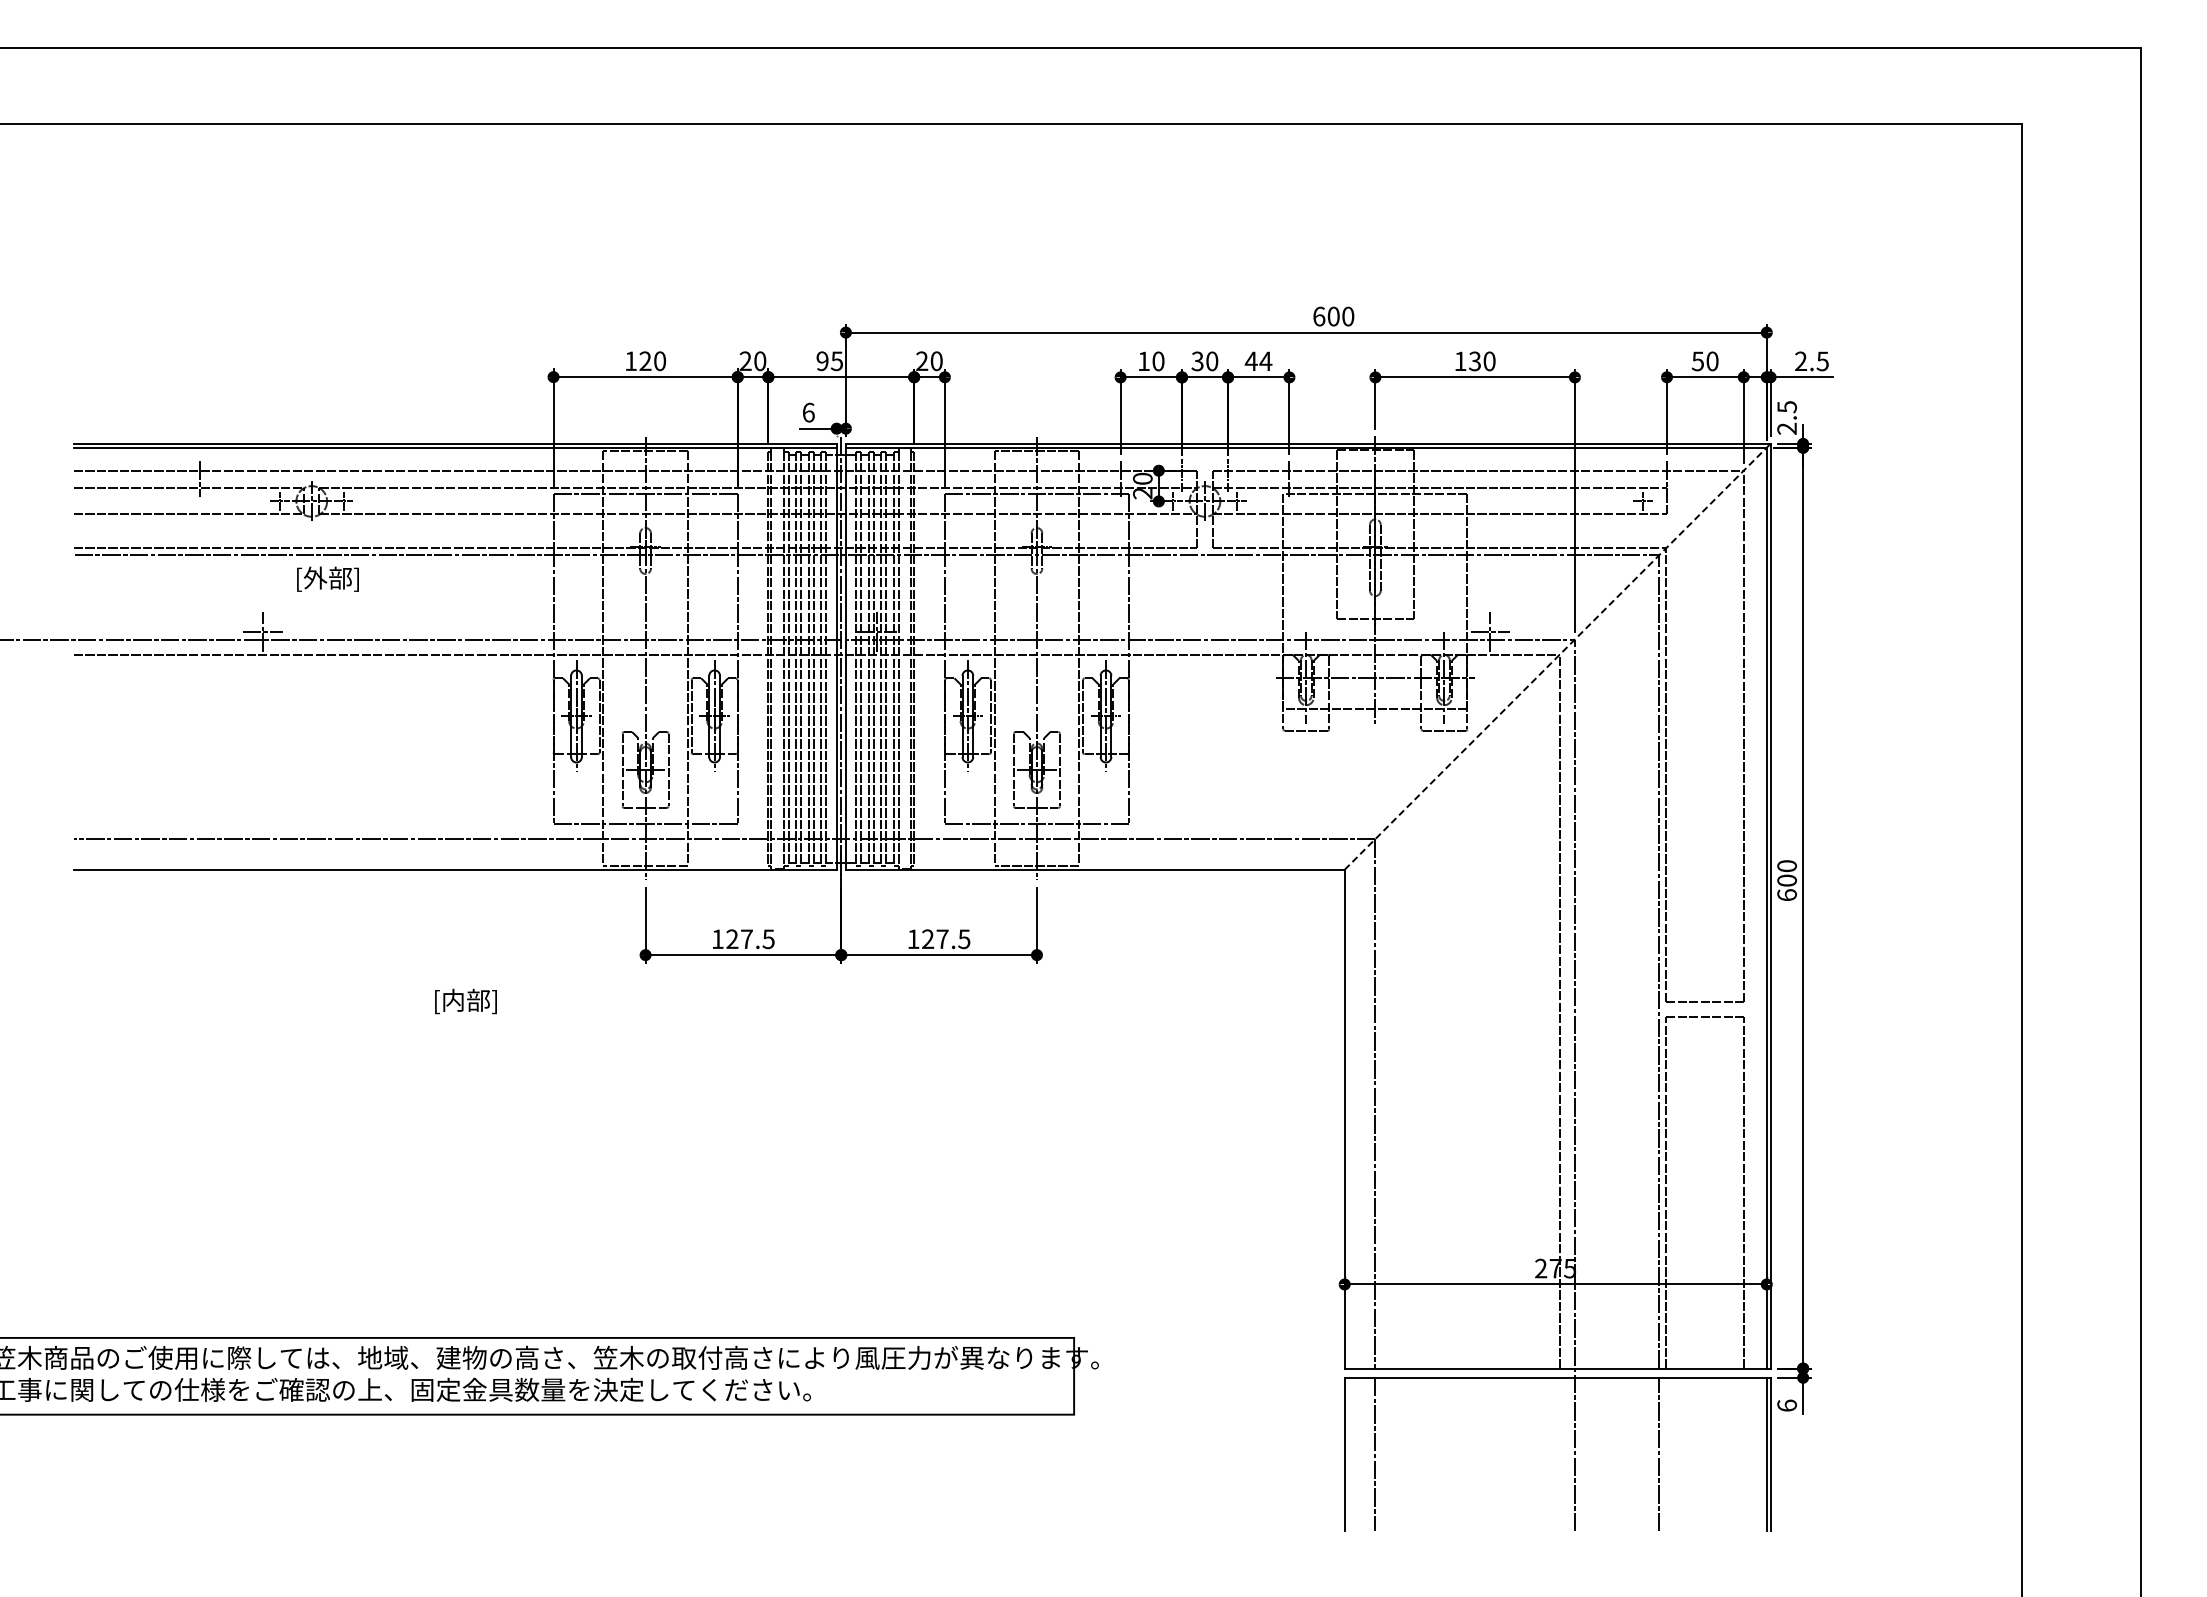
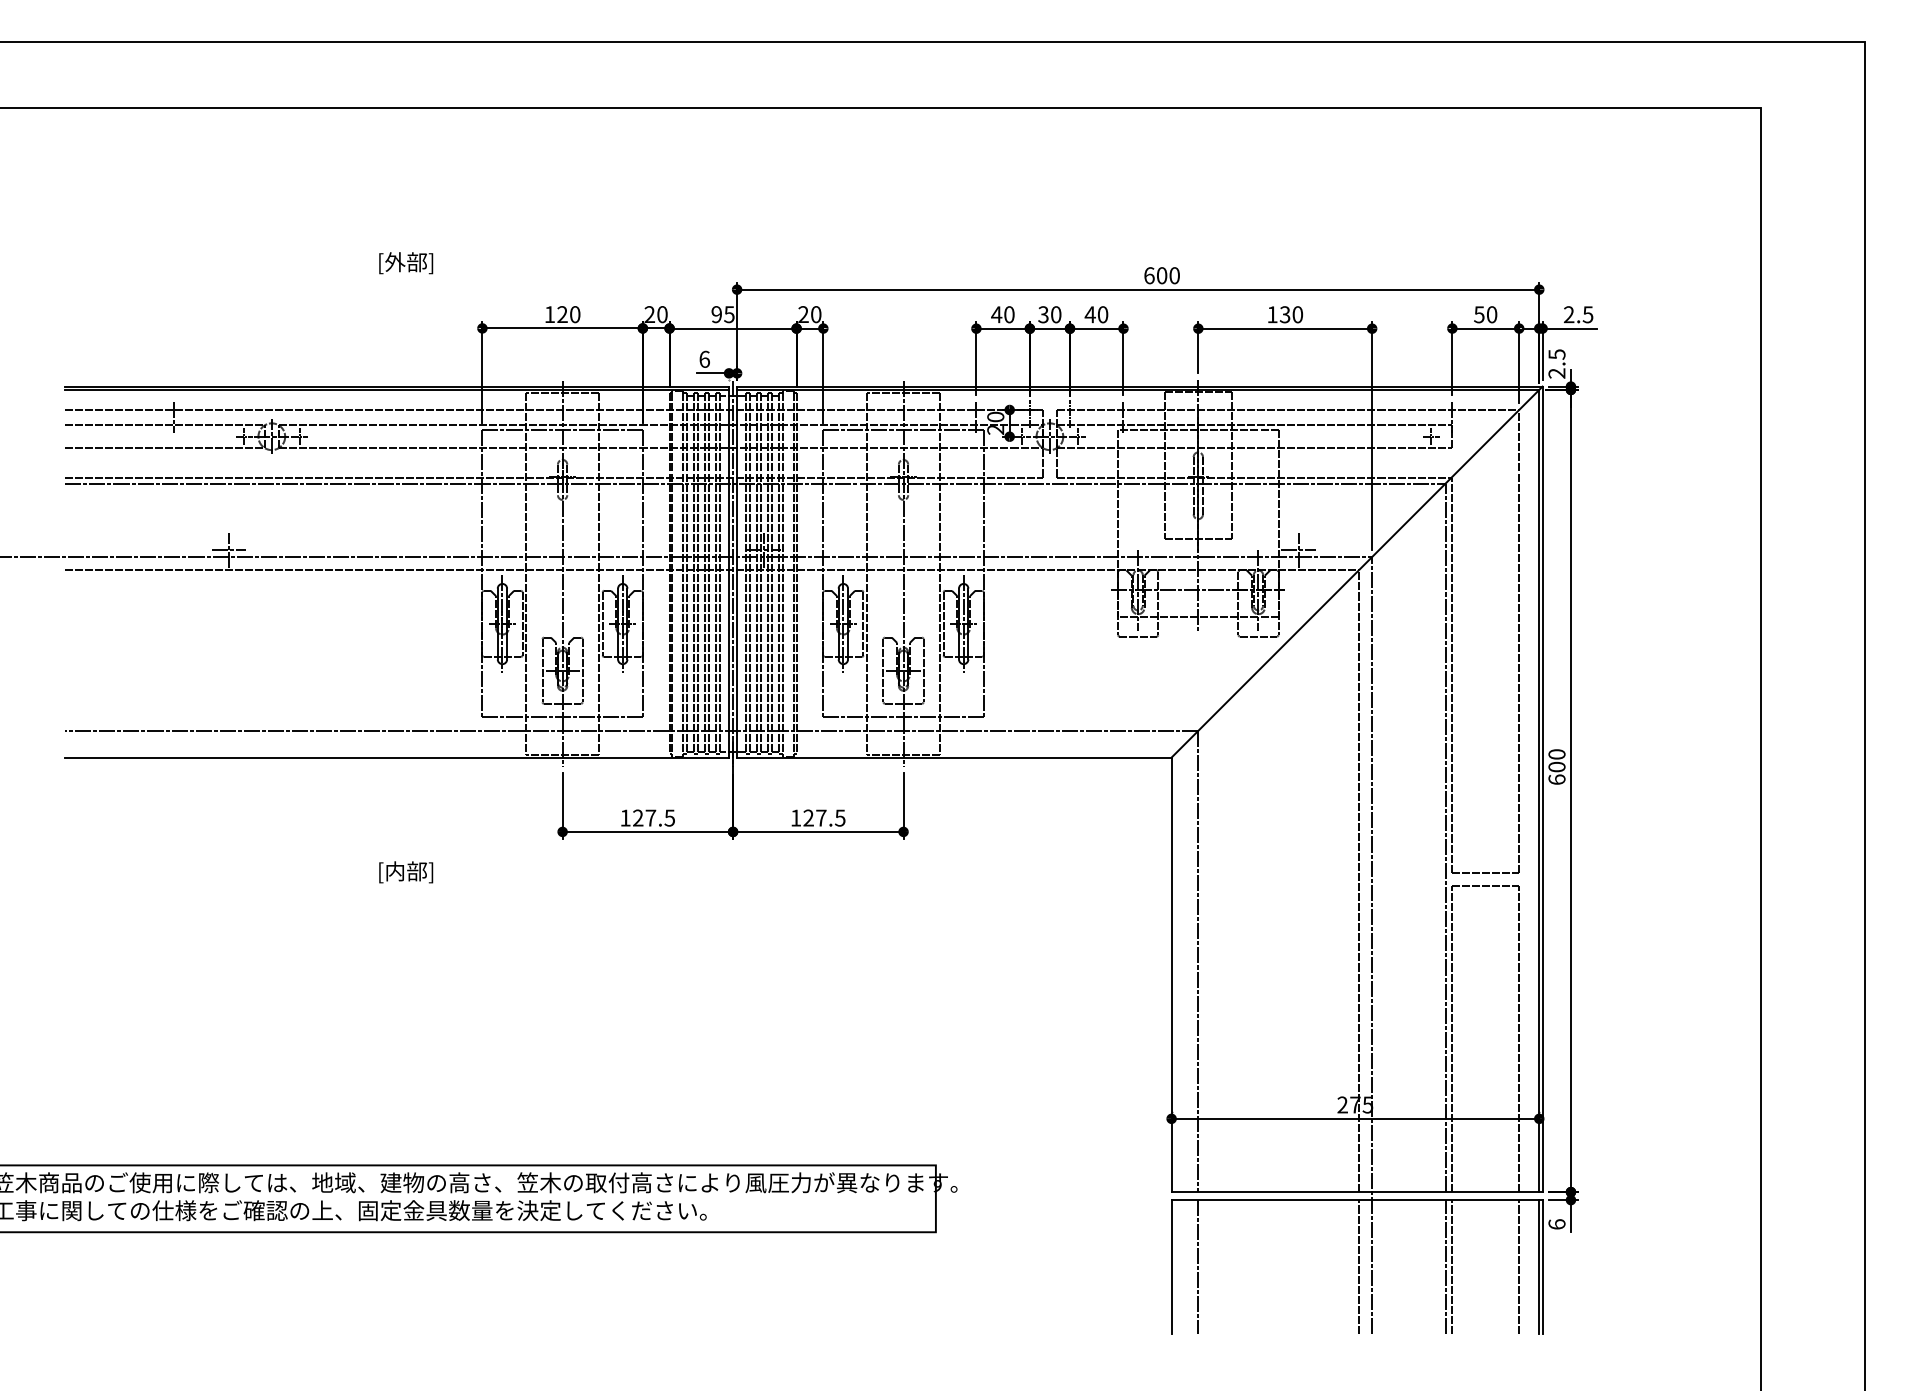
text: (1143, 360) -> (996, 313), 10 -> 40
text: (1265, 361) -> (1102, 314), 44 -> 40
text: (327, 578) -> (405, 262), moved
line: (1557, 656) -> (1356, 571), dashed -> solid
line: (1559, 1454) -> (1358, 1266), added
line: (1666, 1454) -> (1451, 1266), added
line: (1743, 1454) -> (1519, 1266), added

